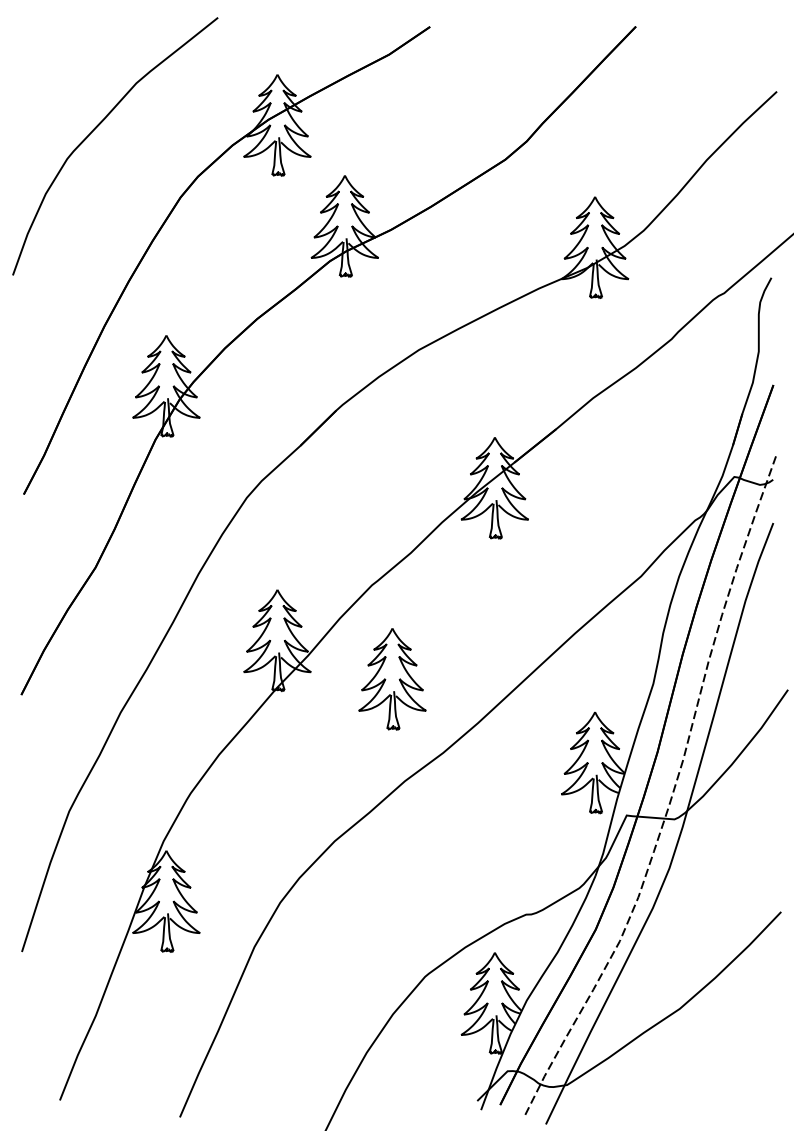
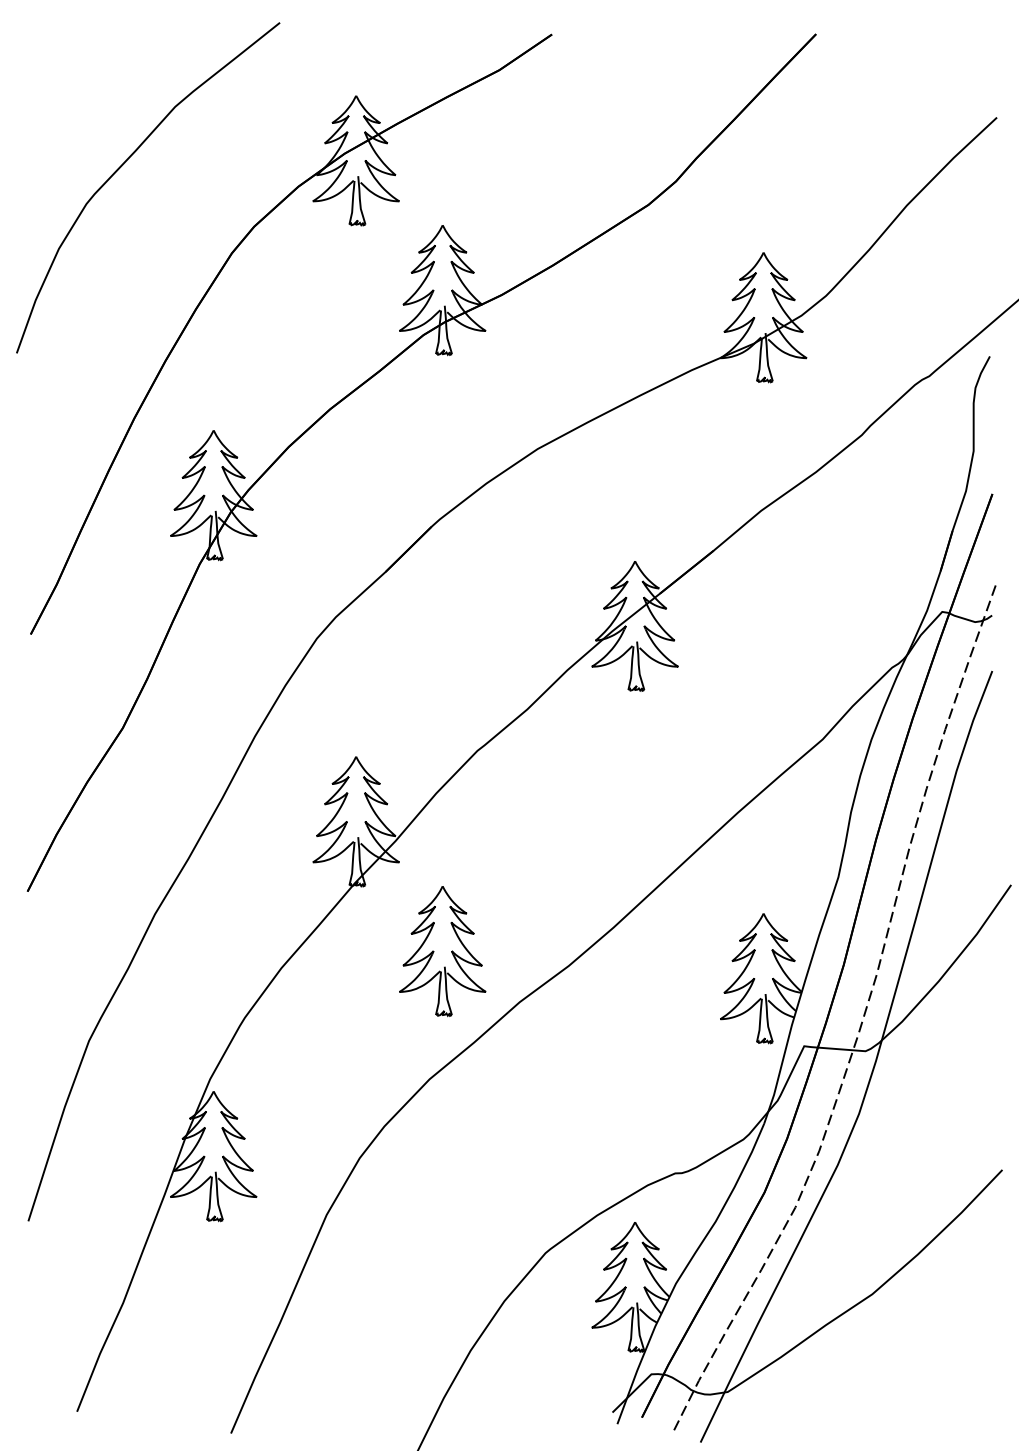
part: (392, 679) -> (442, 951), moved

